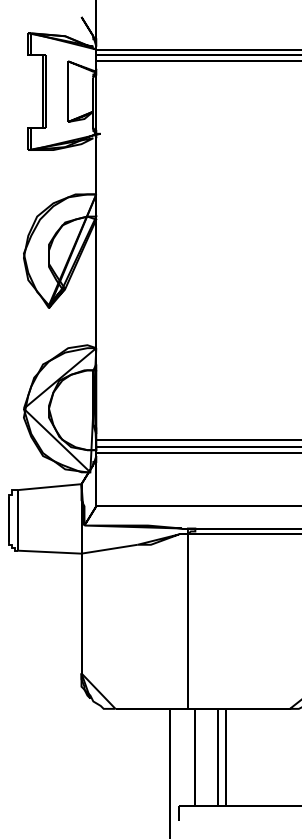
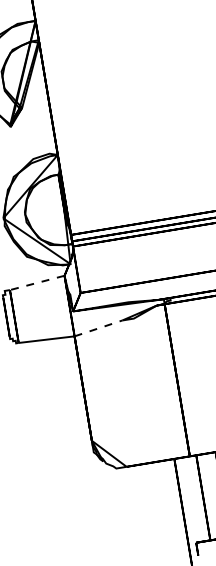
line: (49, 487) -> (37, 283), solid -> dashed
line: (110, 549) -> (99, 328), solid -> dashed

